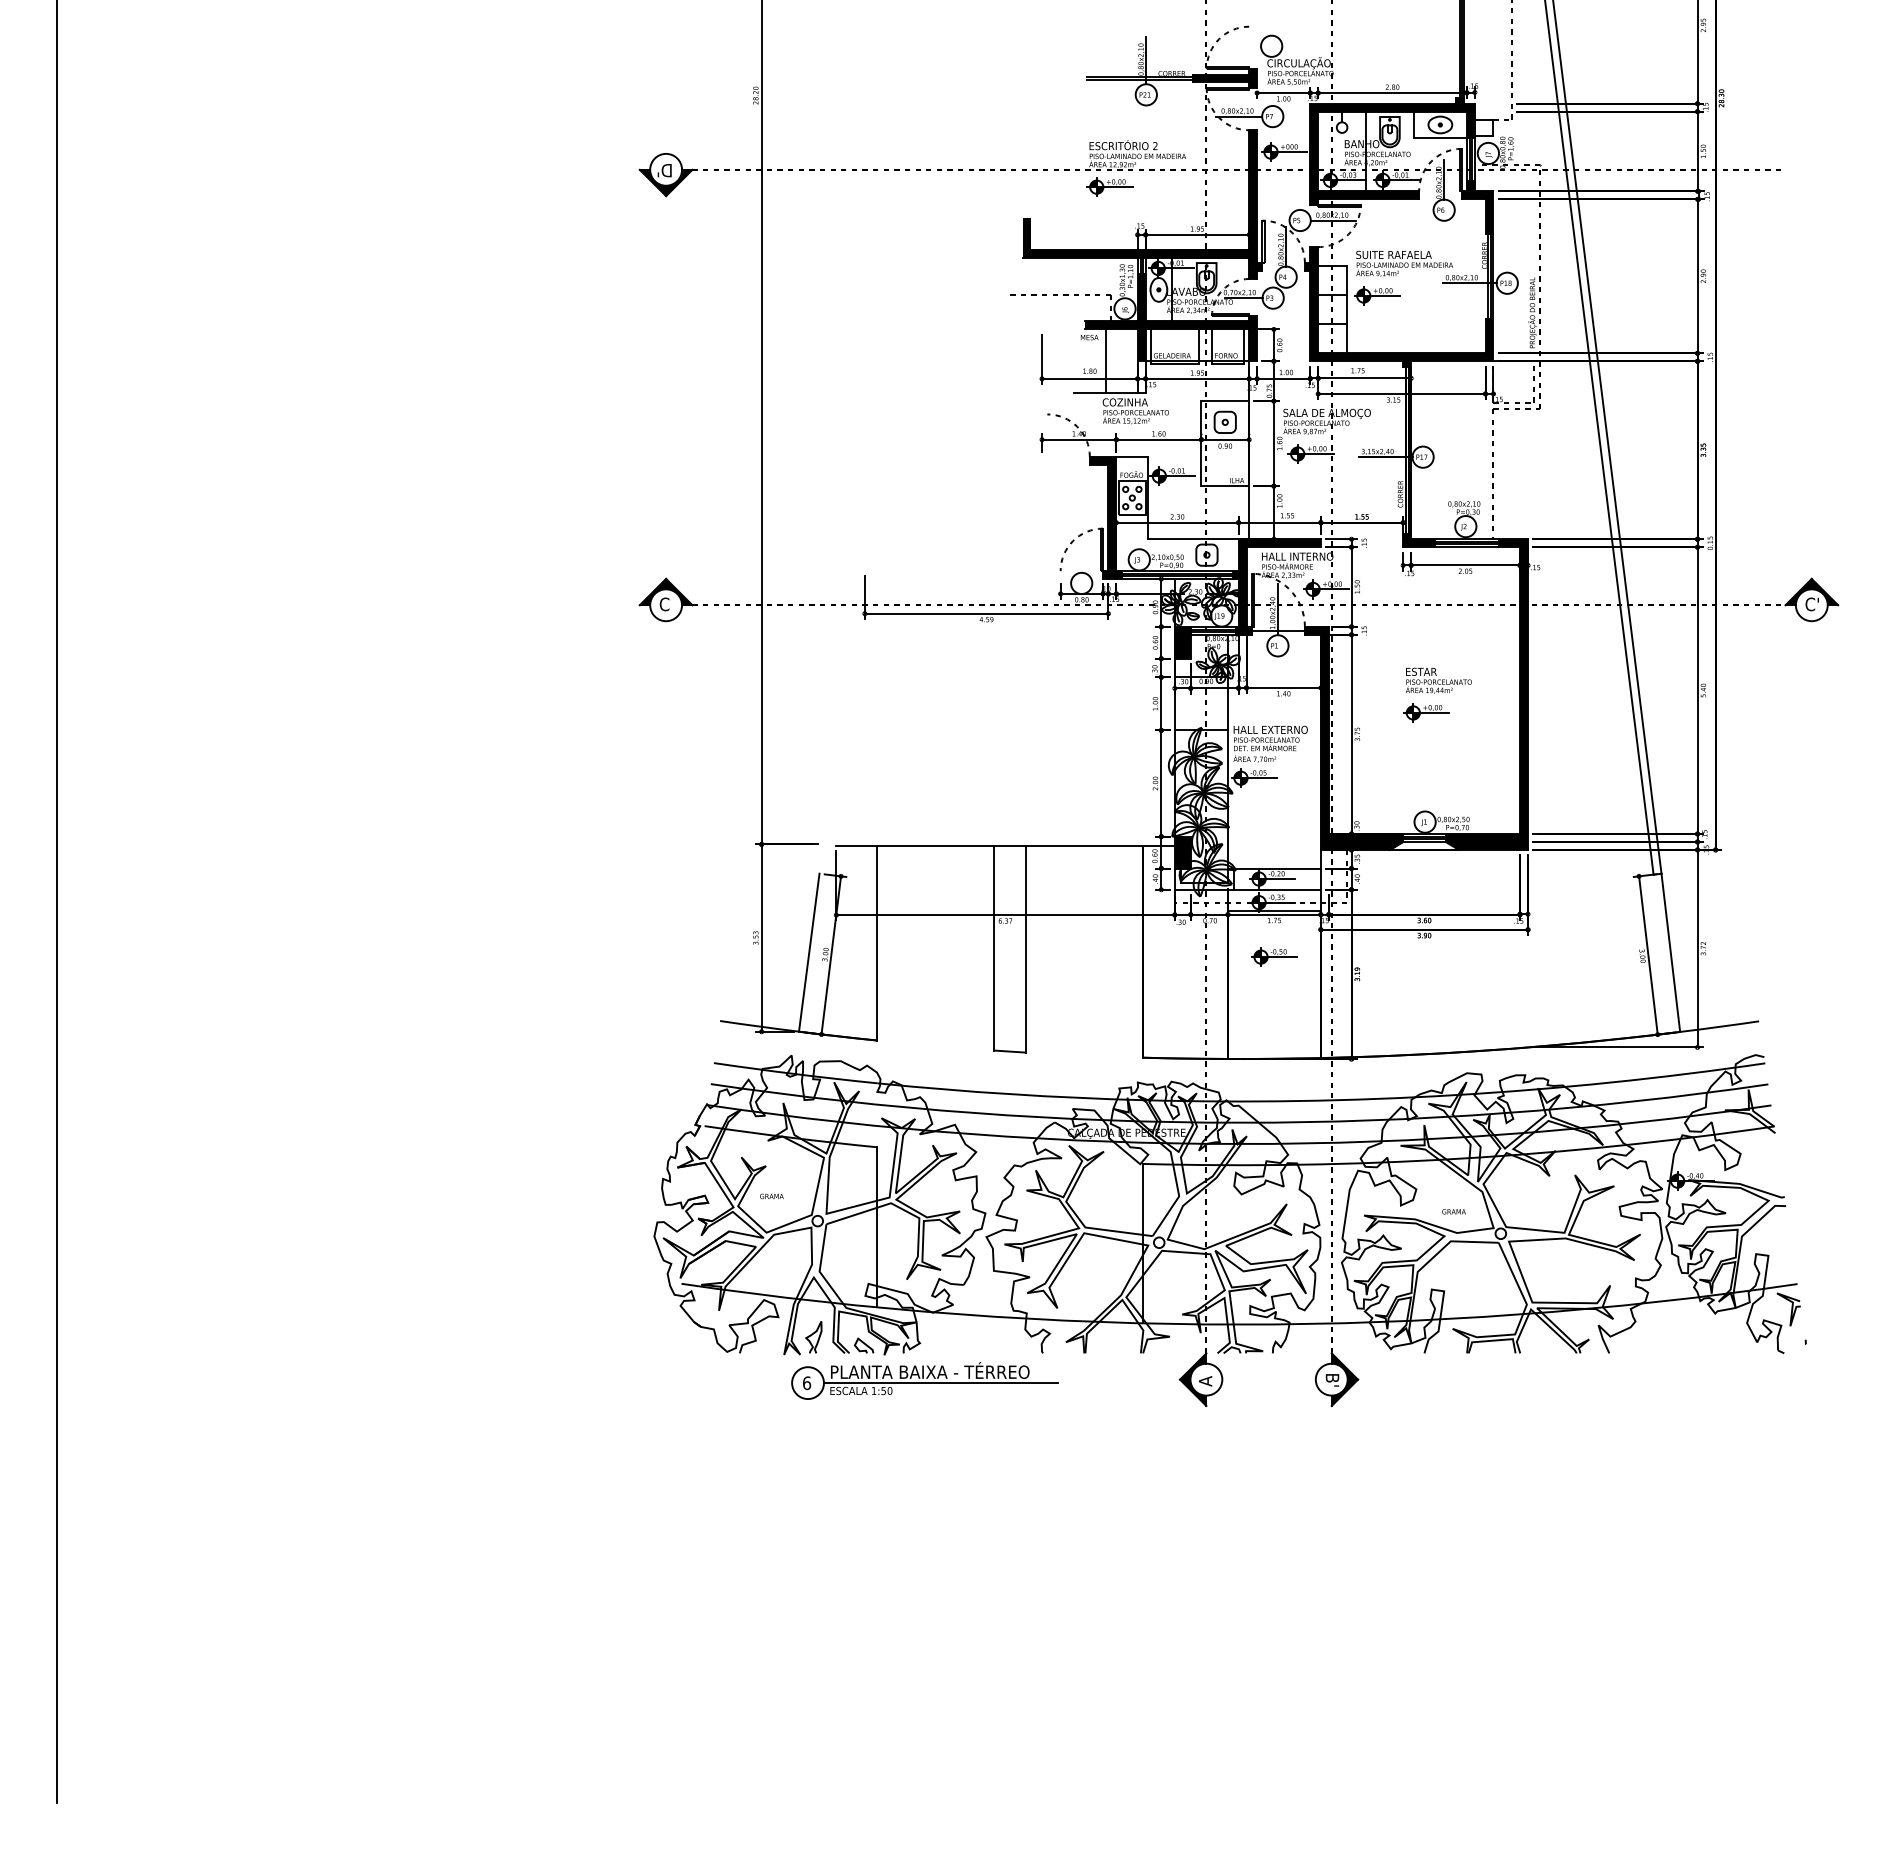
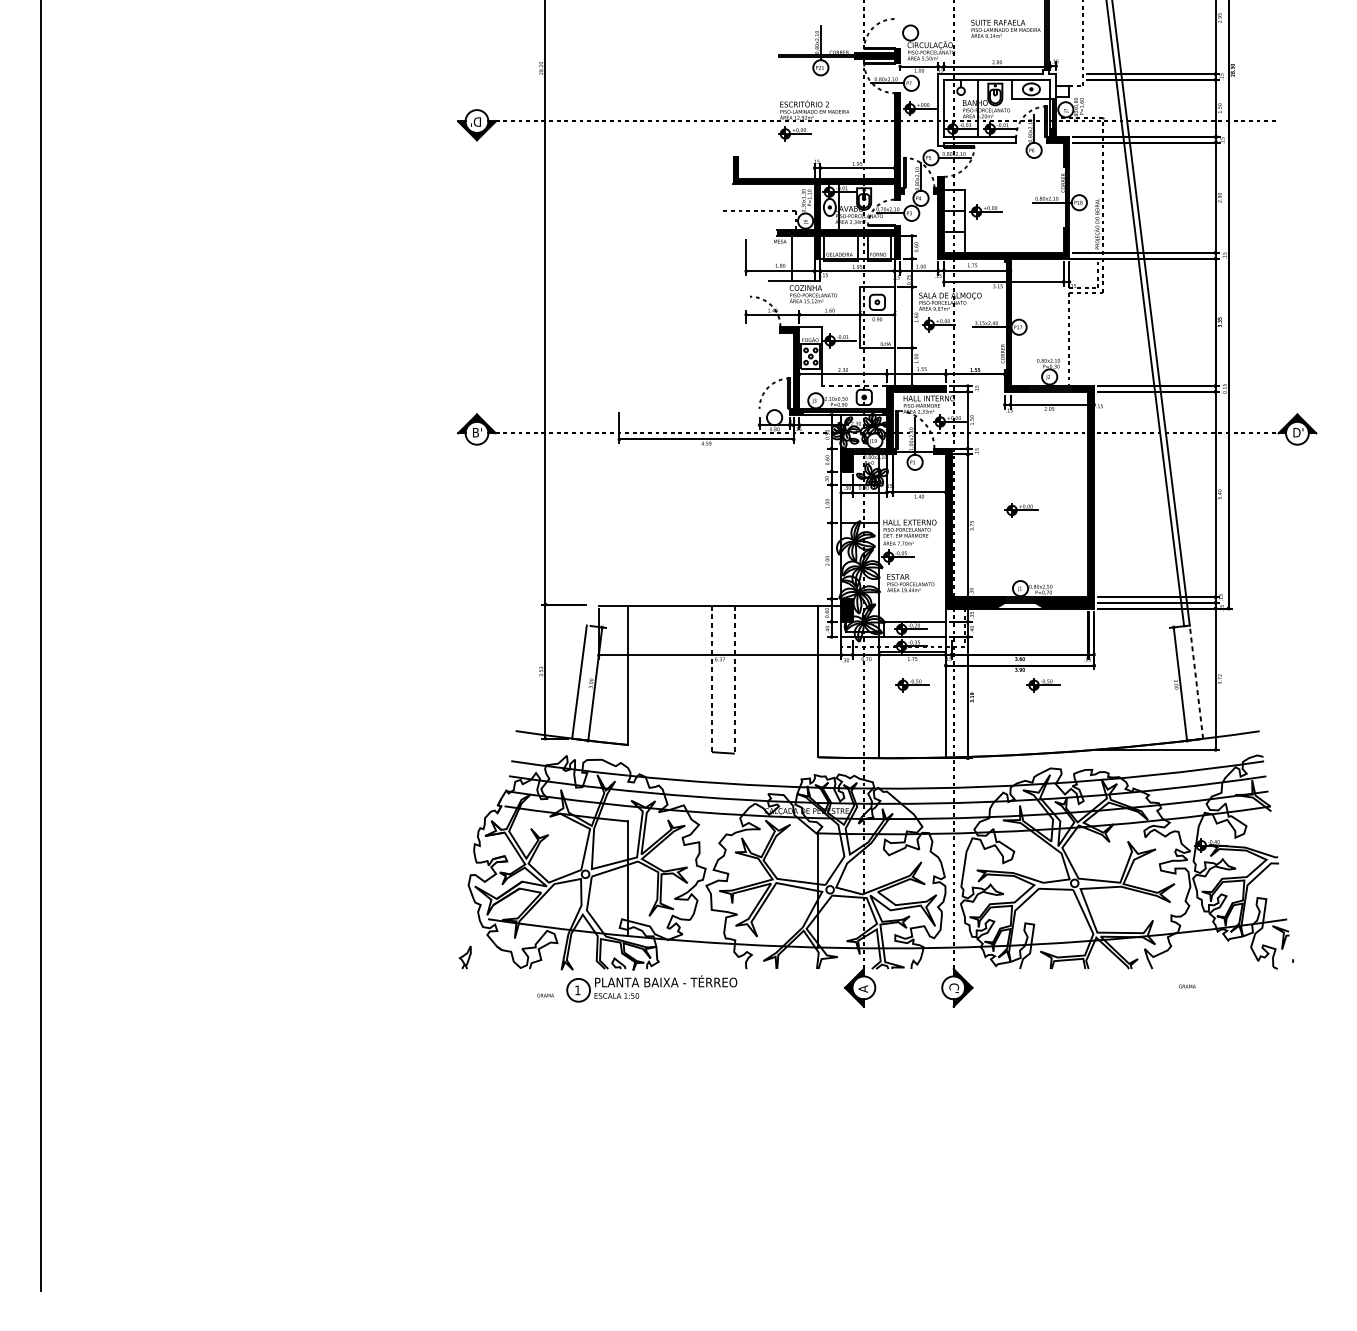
fill: (1392, 151) -> (997, 108), removed
text: (1404, 263) -> (1005, 28), moved
line: (1192, 539) -> (853, 386), solid -> dashed
text: (665, 604) -> (476, 432), C -> B'
text: (1812, 604) -> (1297, 432), C' -> D'
text: (1438, 680) -> (910, 583), moved
line: (994, 948) -> (712, 679), solid -> dashed
line: (1026, 949) -> (735, 679), solid -> dashed
line: (1670, 952) -> (1196, 681), solid -> dashed
part: (1457, 956) -> (1043, 684), added
text: (771, 1196) -> (545, 995), moved
text: (1453, 1211) -> (1186, 986), moved
curve: (812, 1335) -> (464, 956), moved
text: (1332, 1379) -> (954, 987), B' -> C'
text: (807, 1383) -> (578, 990), 6 -> 1
line: (940, 1383) -> (673, 990), removed

